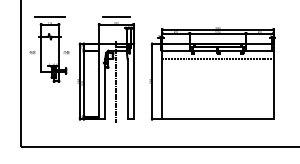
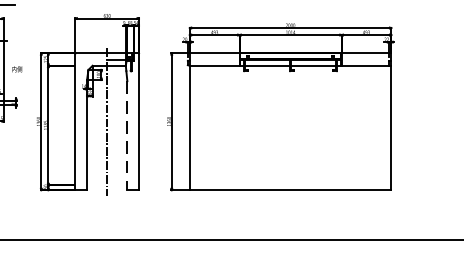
line: (115, 17) -> (105, 5), removed
line: (217, 58) -> (289, 79), removed
line: (127, 89) -> (127, 136), solid -> dashed

